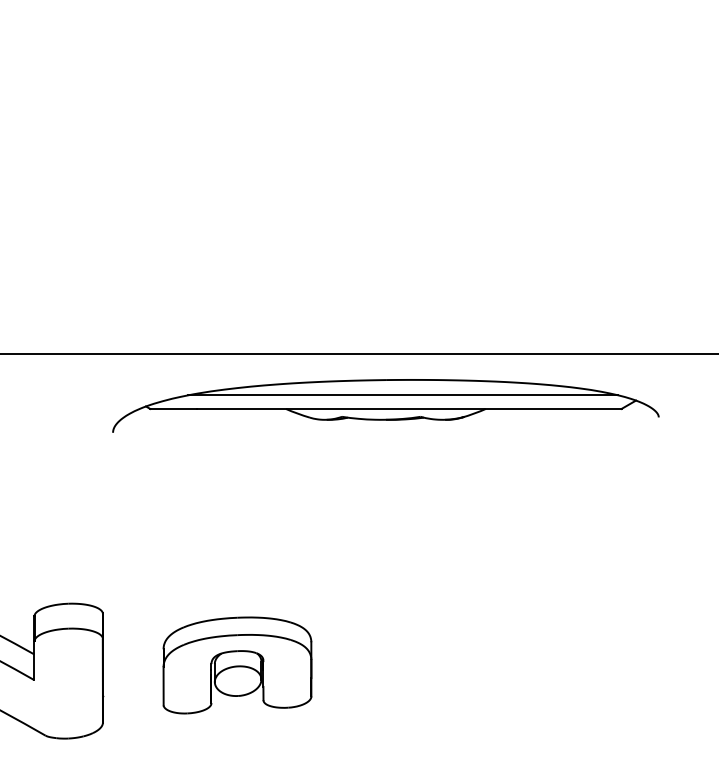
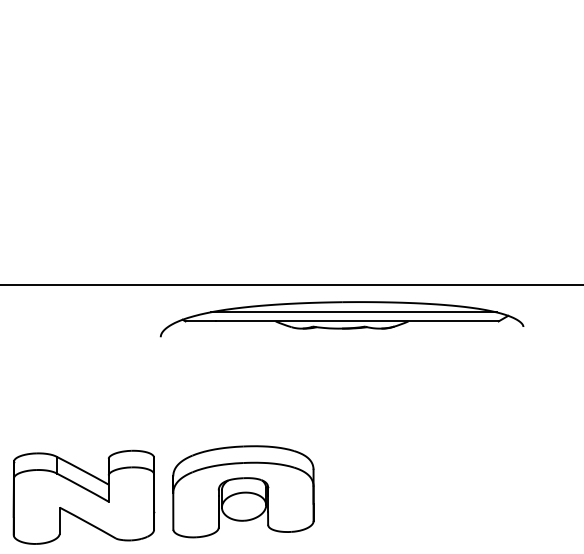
part: (237, 664) -> (243, 491), size x1.43

